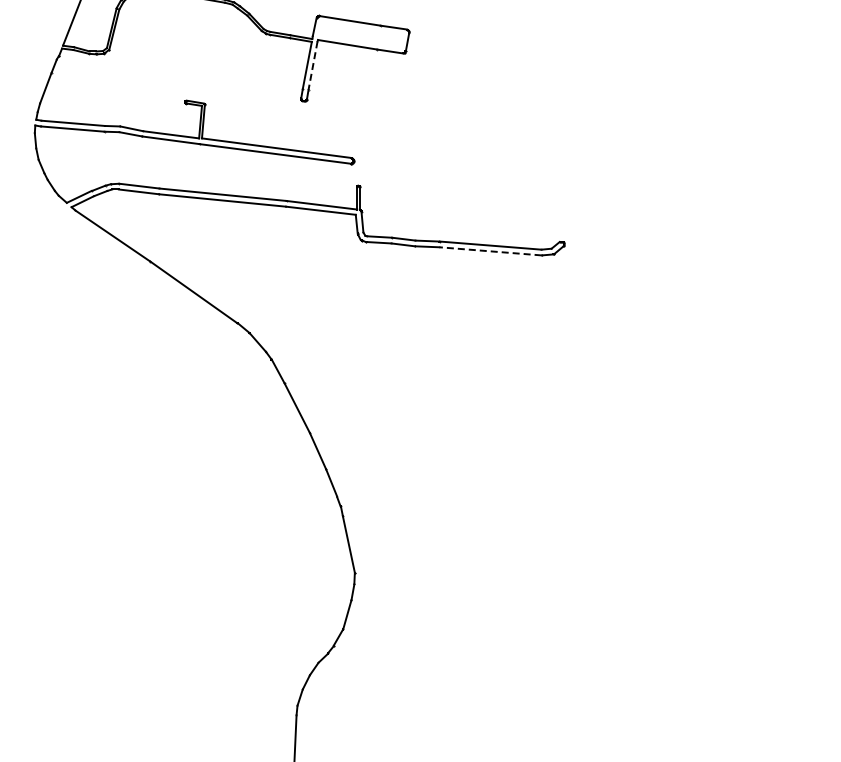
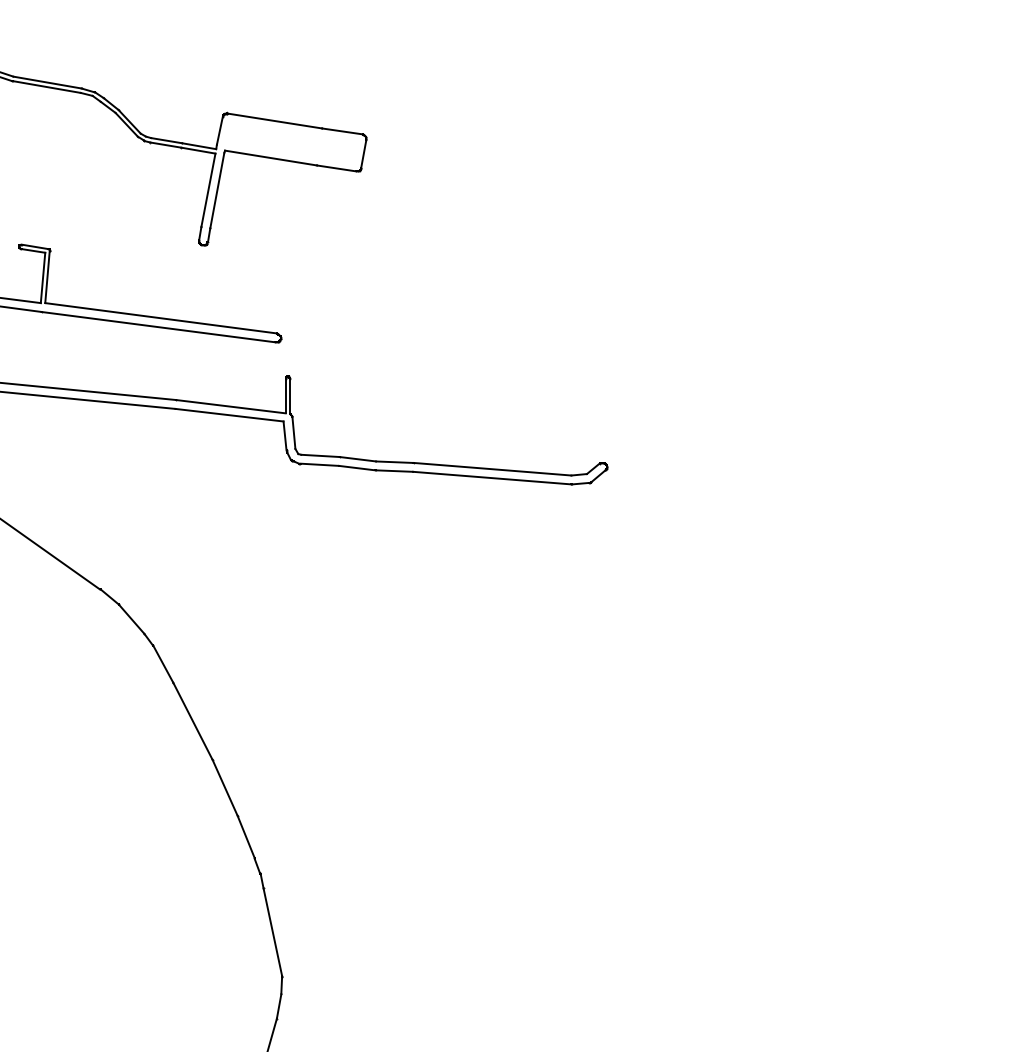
line: (313, 65) -> (218, 190), dashed -> solid
line: (489, 251) -> (490, 478), dashed -> solid

